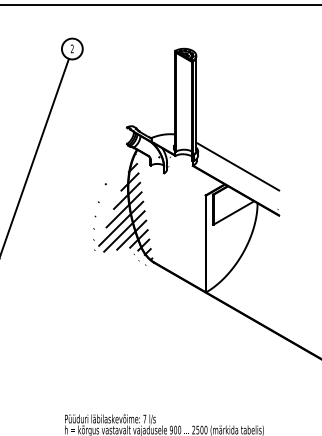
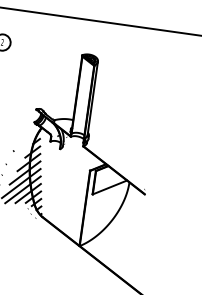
line: (237, 166) -> (117, 151), removed

